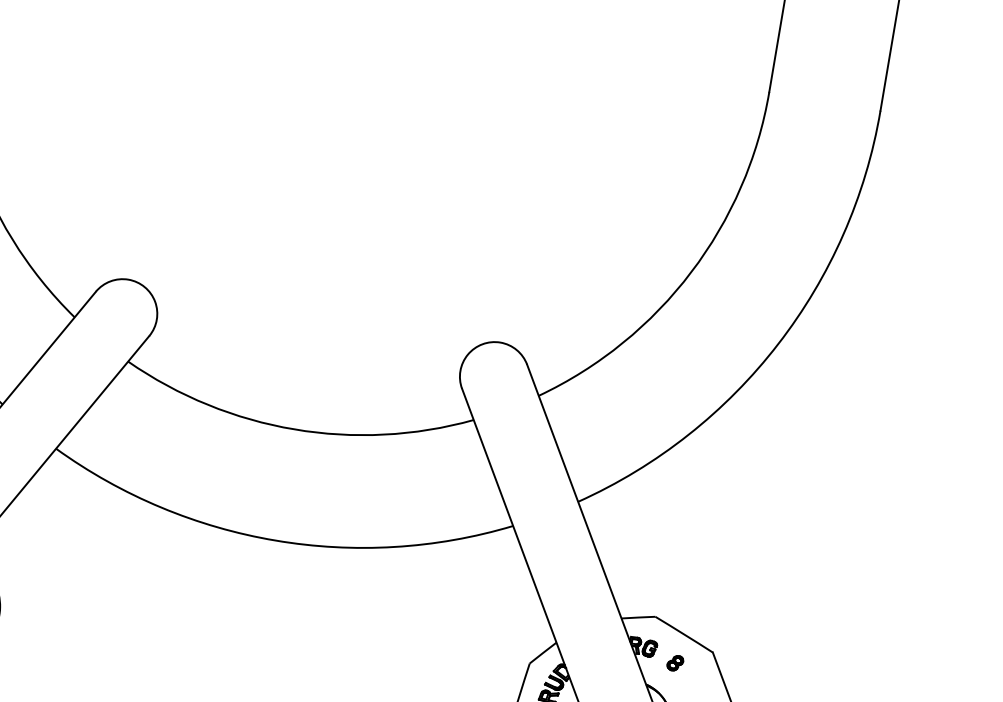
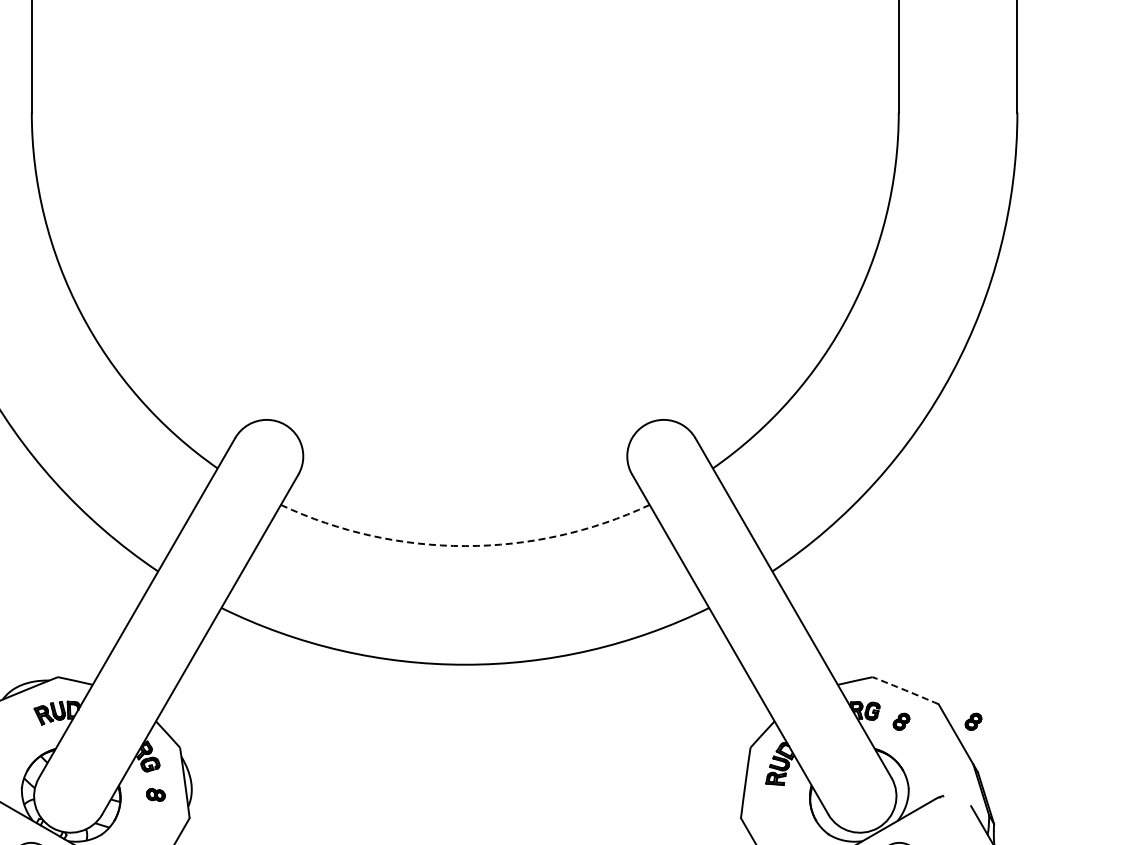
arc: (294, 429) -> (465, 546), solid -> dashed
arc: (684, 634) -> (905, 690), solid -> dashed
part: (742, 674) -> (973, 721), added

